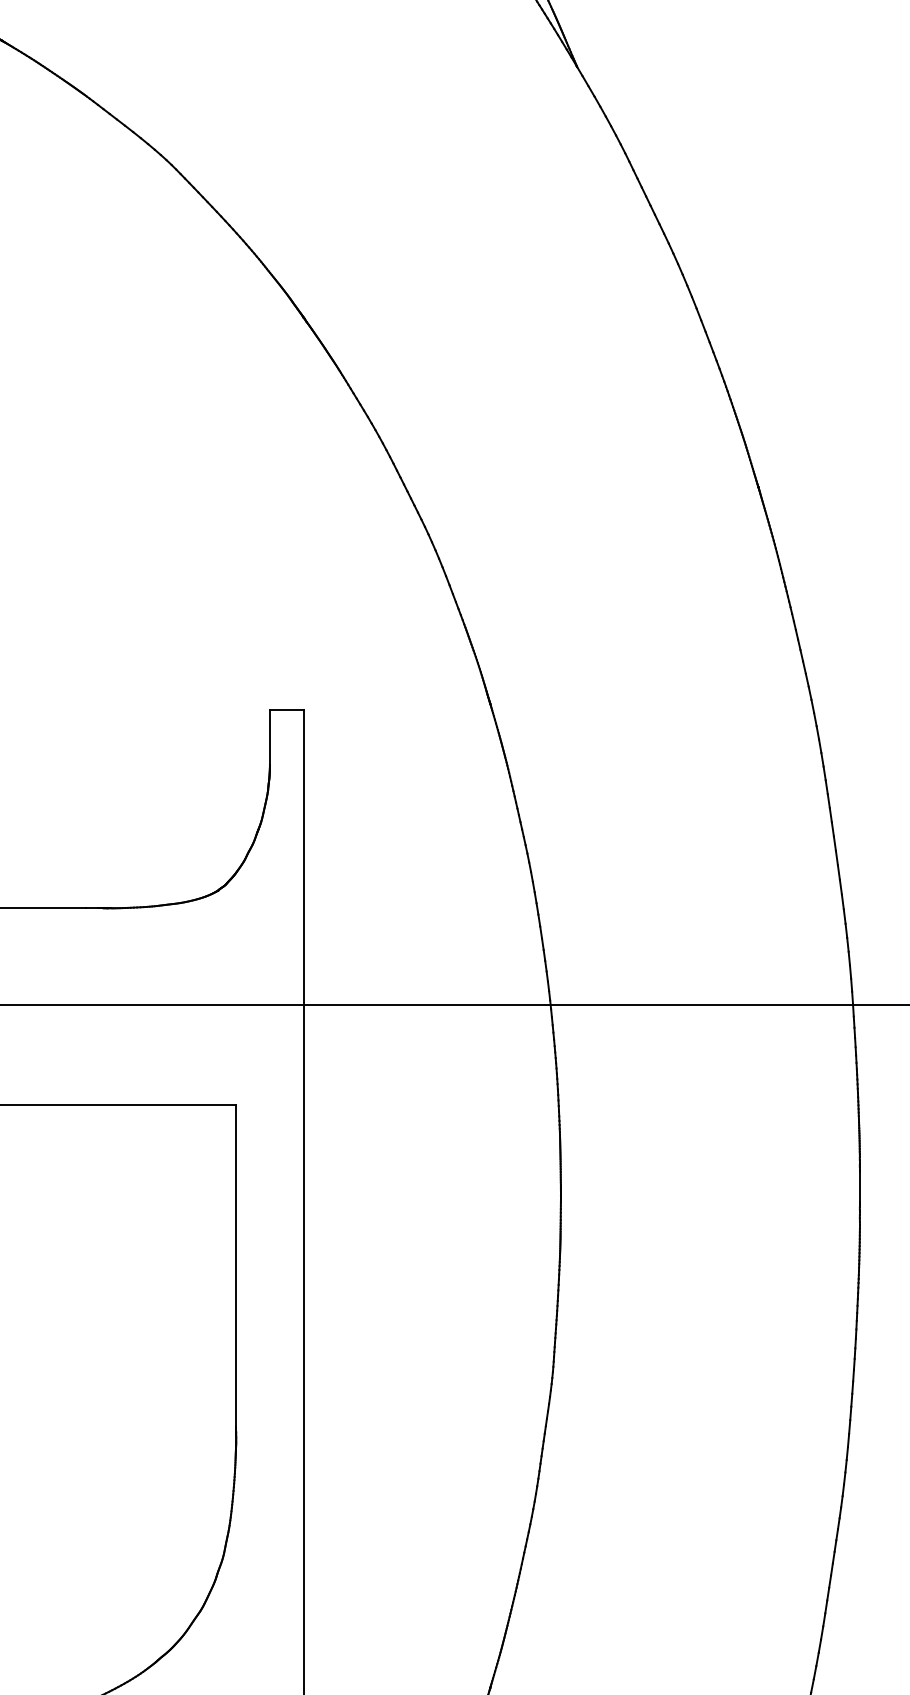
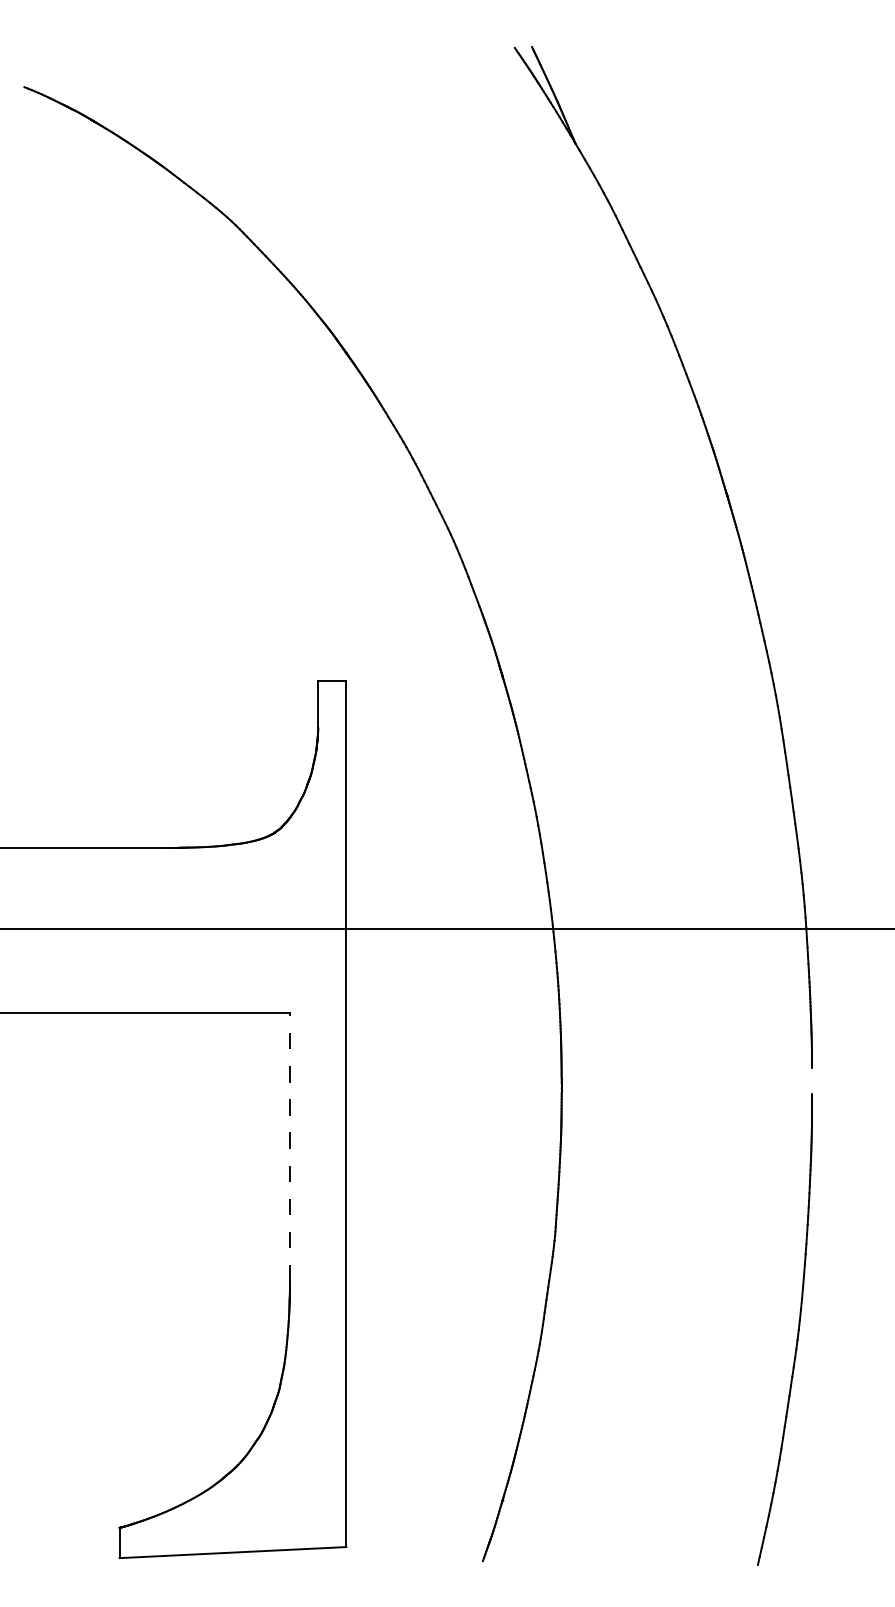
line: (860, 1186) -> (812, 1080), removed
line: (235, 1265) -> (289, 1146), solid -> dashed

